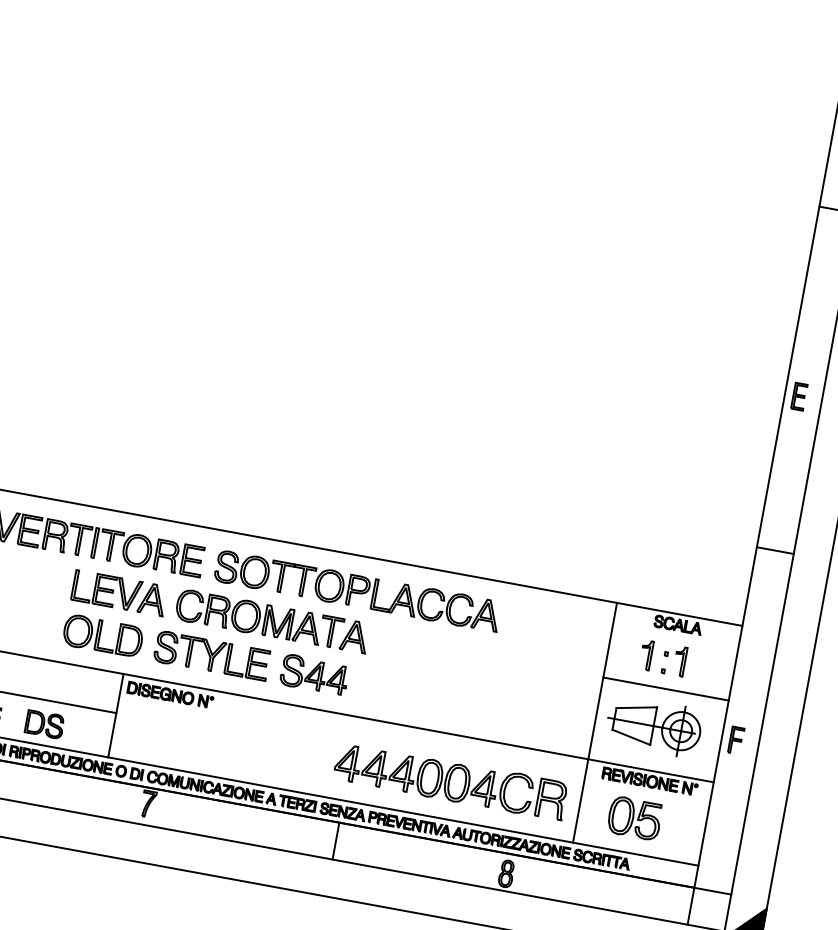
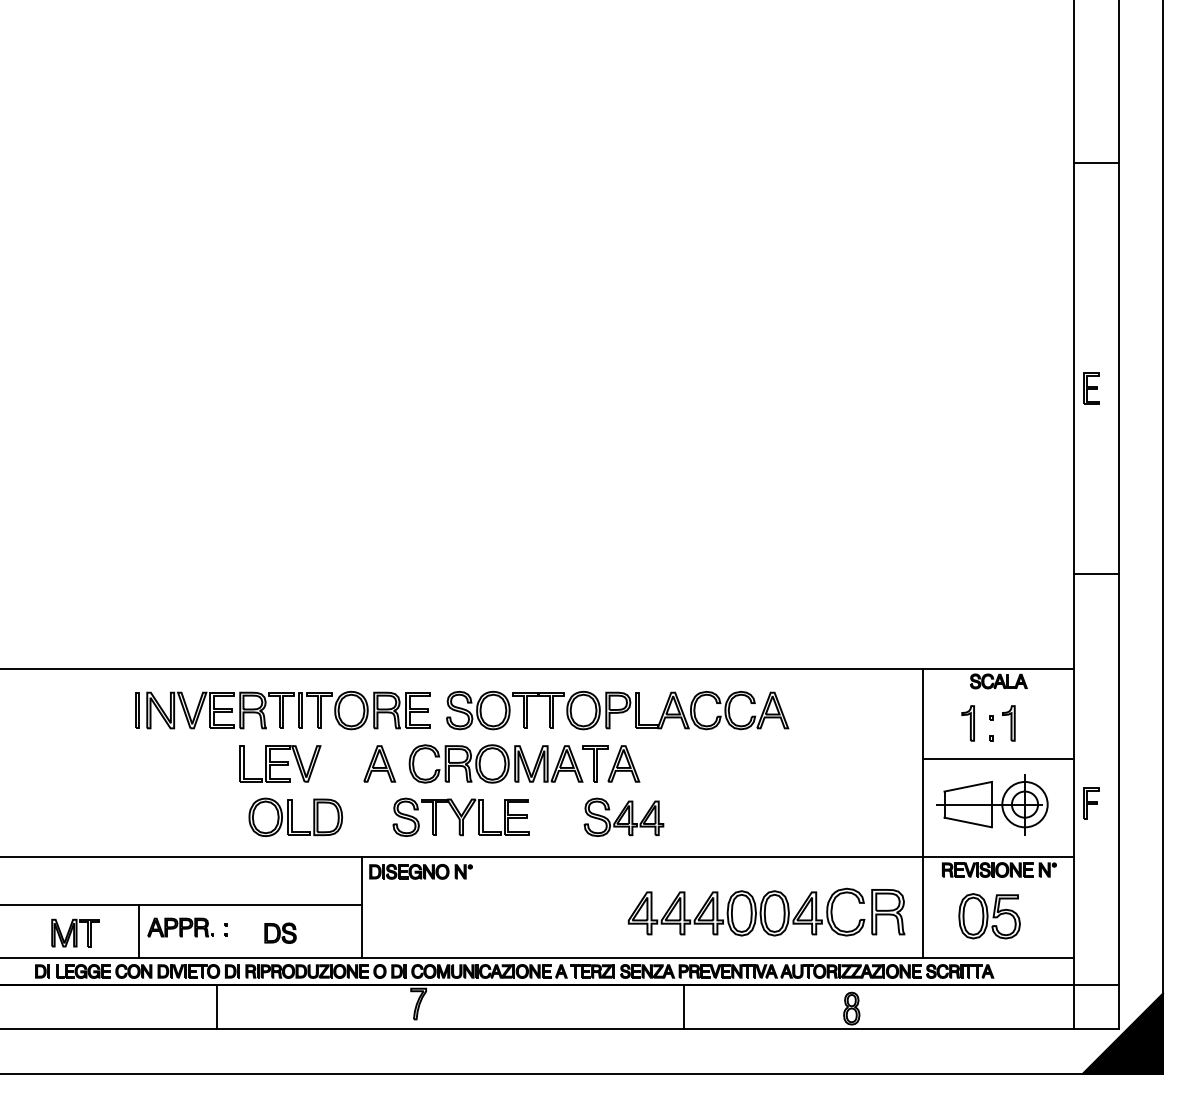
part: (106, 590) -> (280, 763), moved
part: (103, 635) -> (295, 816), moved
part: (314, 674) -> (623, 816), moved
part: (44, 724) -> (280, 933), size x0.7
line: (335, 840) -> (683, 1006), moved

